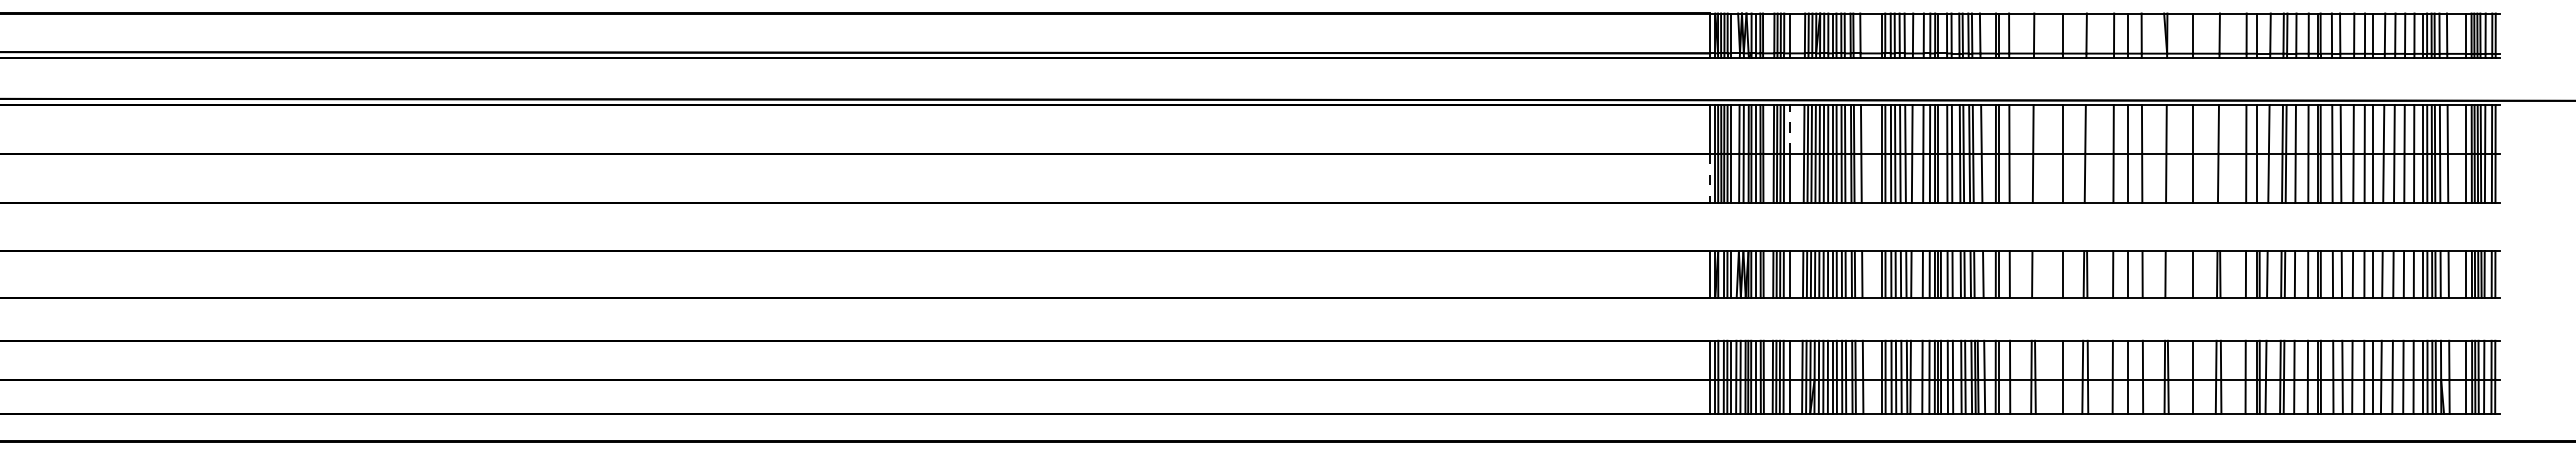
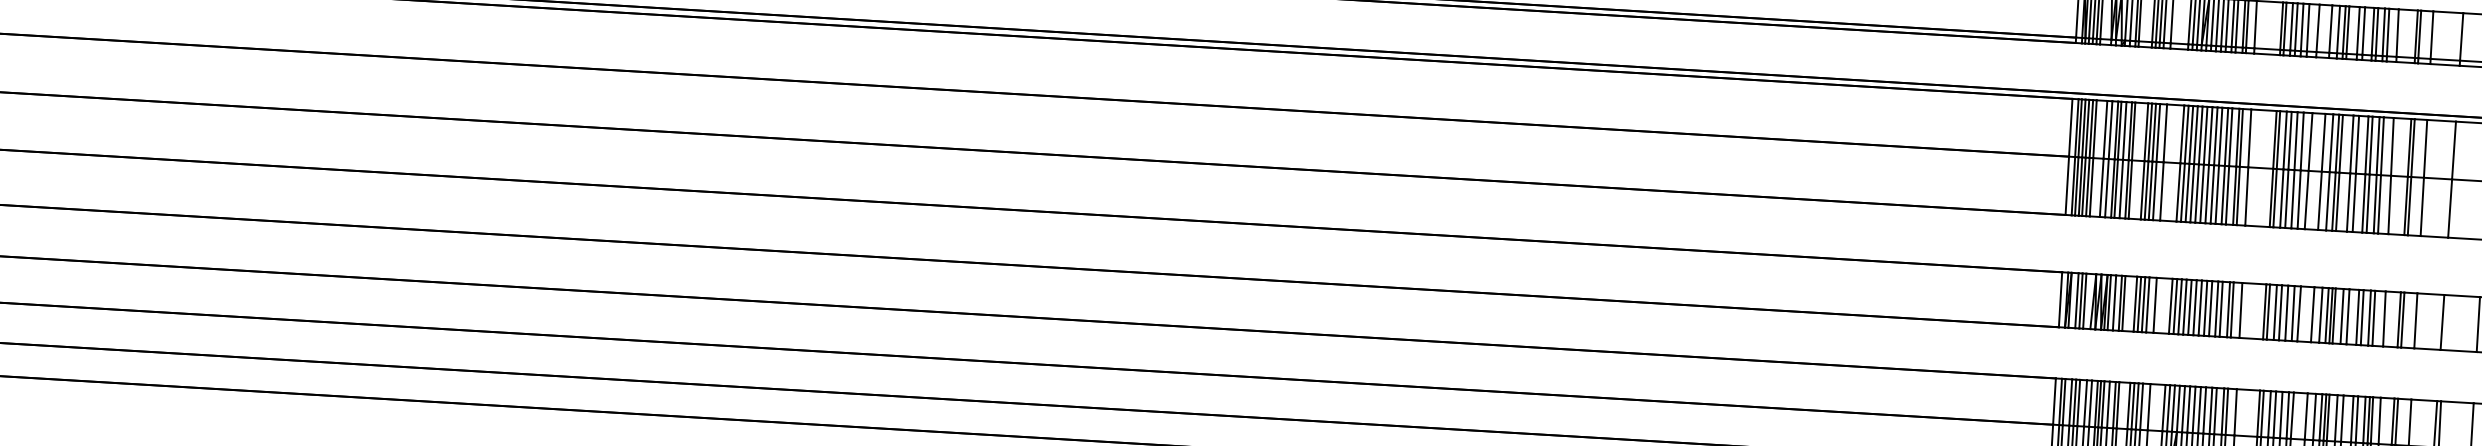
line: (1789, 128) -> (2164, 132), dashed -> solid
line: (1710, 178) -> (2067, 186), dashed -> solid

